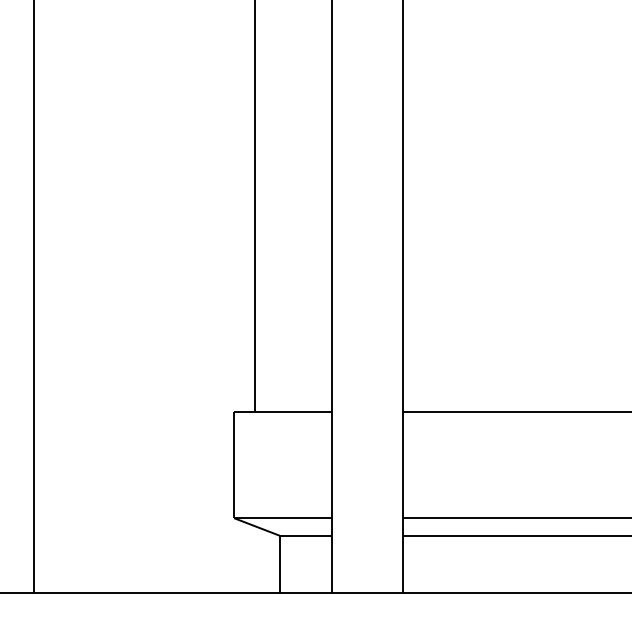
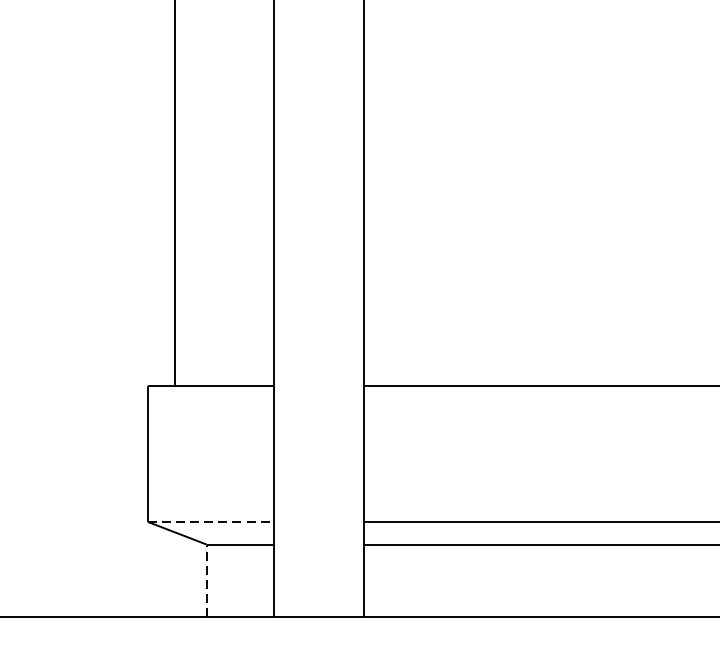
line: (283, 518) -> (211, 522), solid -> dashed
line: (280, 563) -> (207, 579), solid -> dashed

